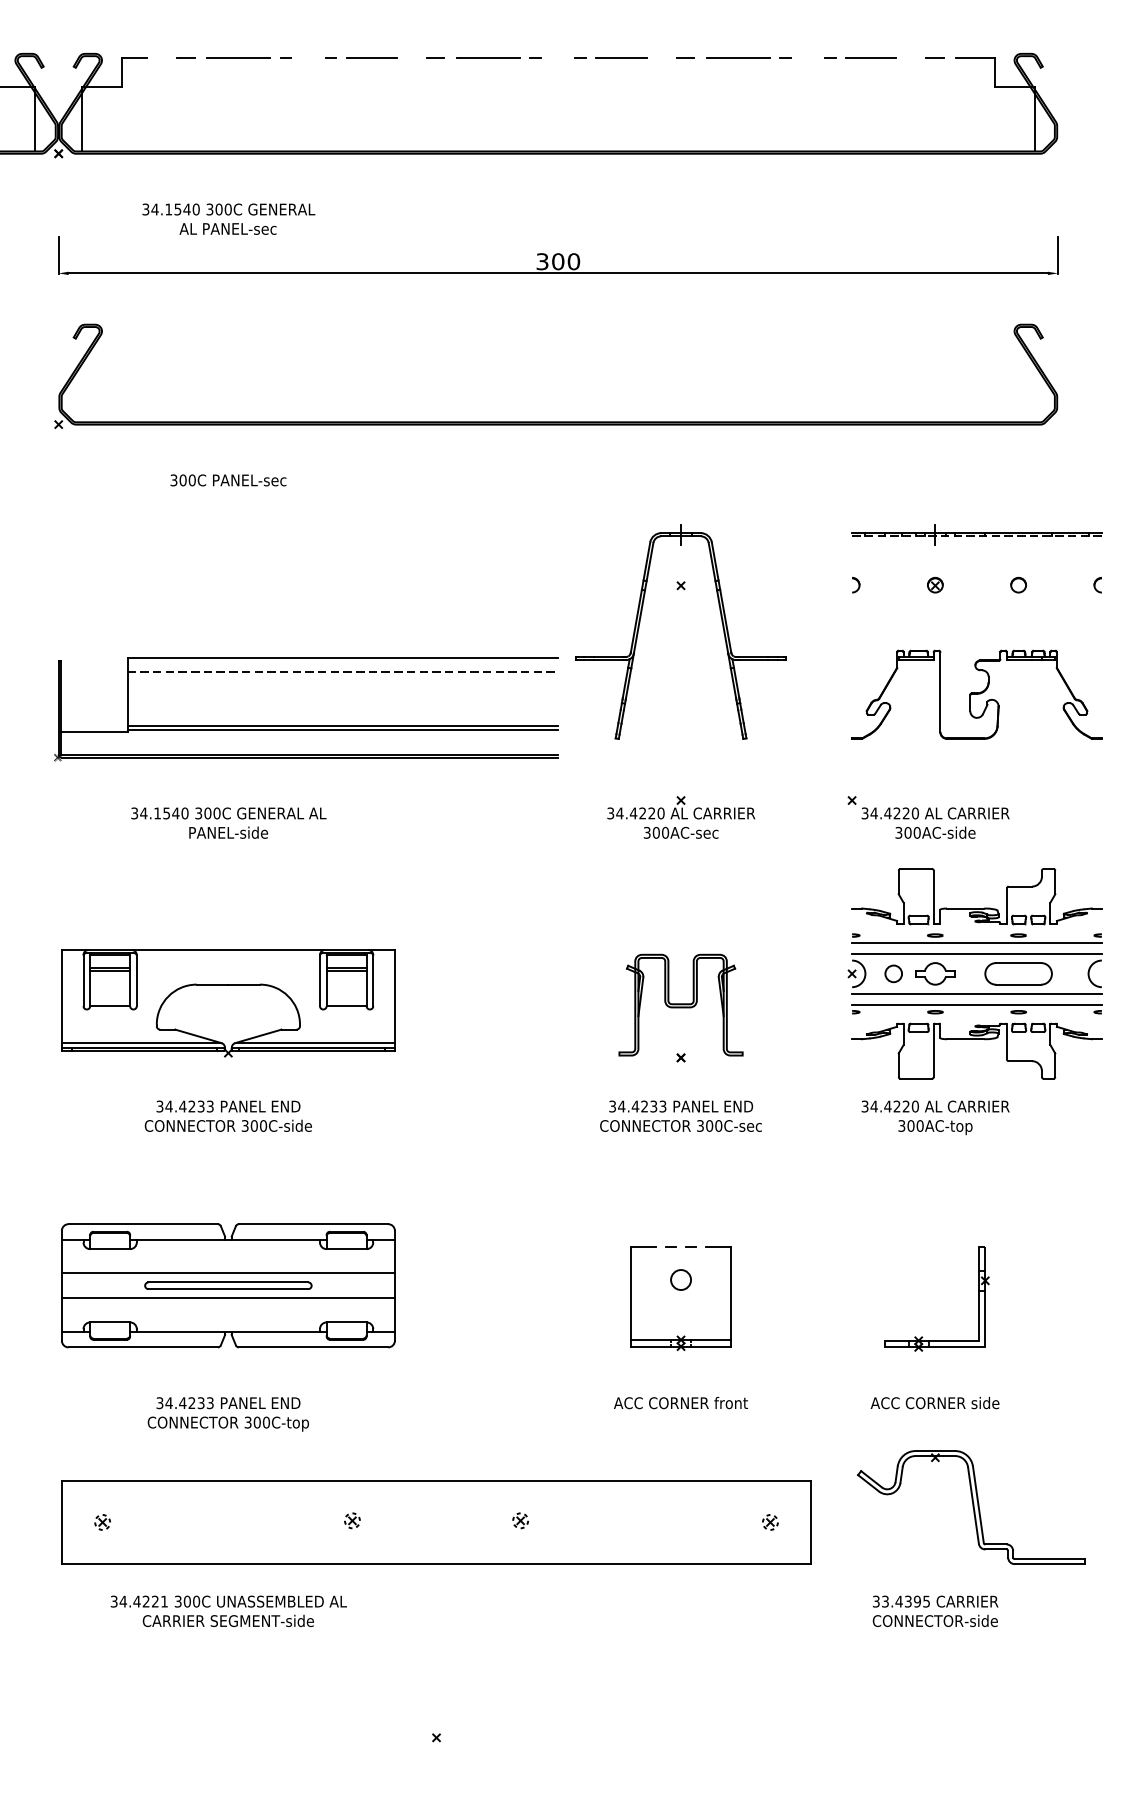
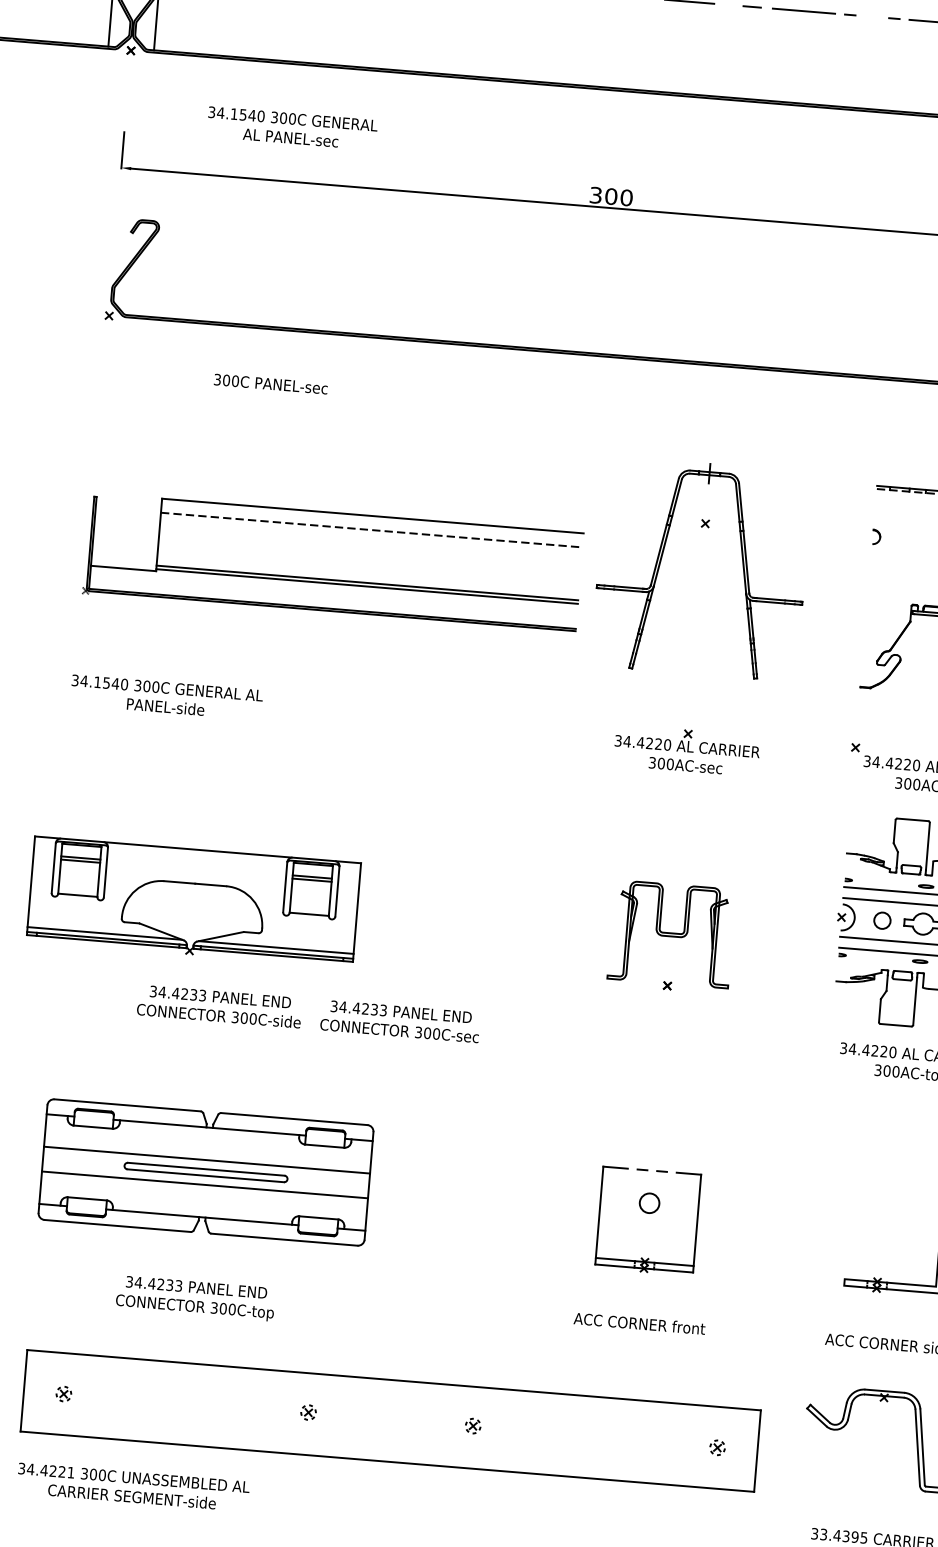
part: (306, 725) -> (331, 579), moved
text: (228, 822) -> (166, 696), moved
part: (228, 1003) -> (193, 902), moved
text: (680, 1115) -> (399, 1020), moved
text: (228, 1610) -> (133, 1486), moved

